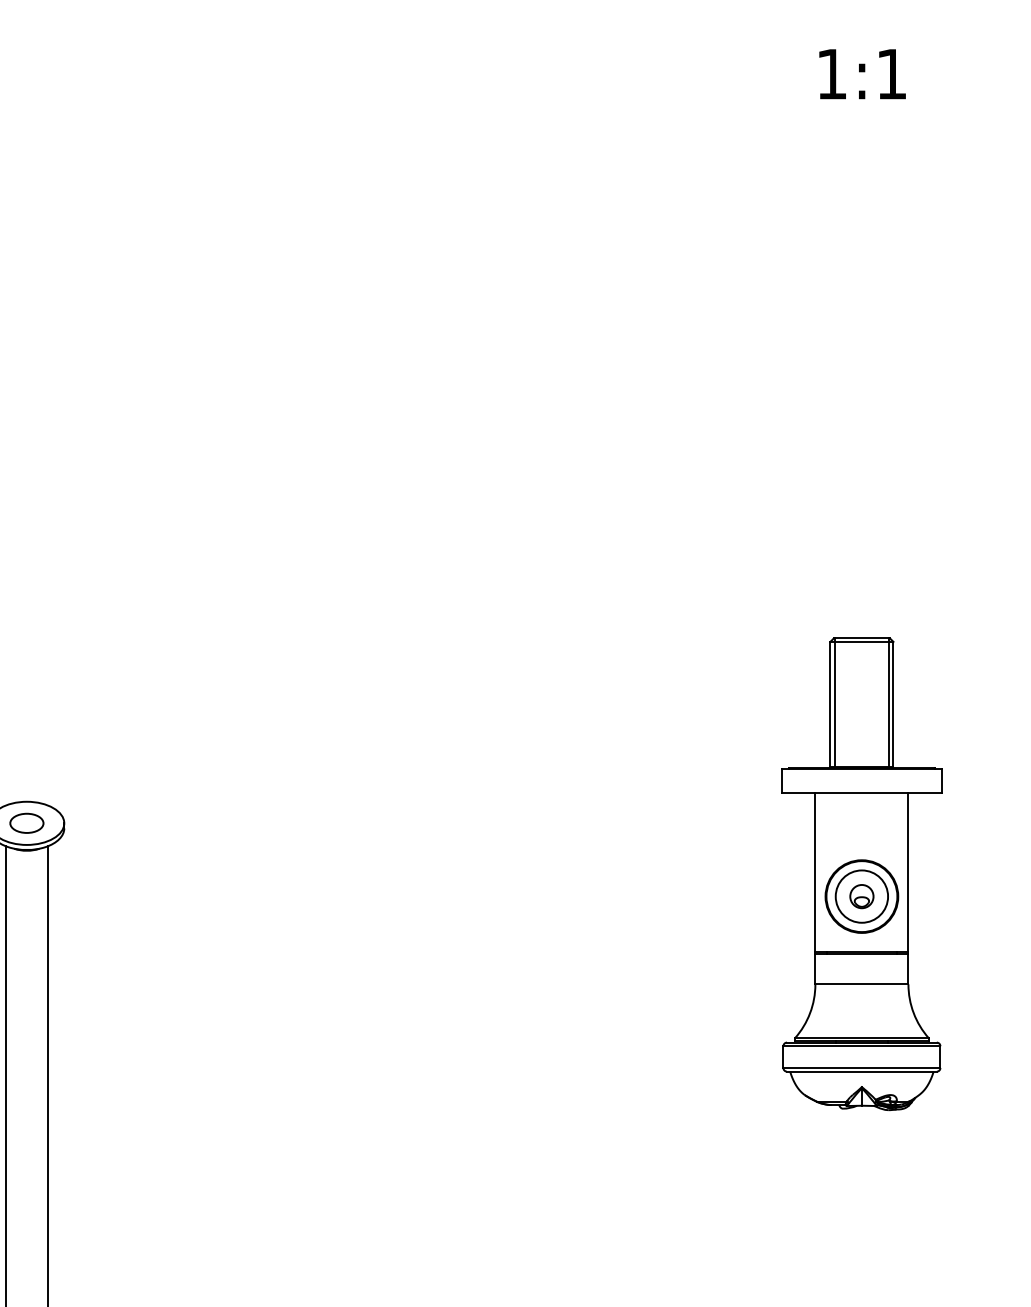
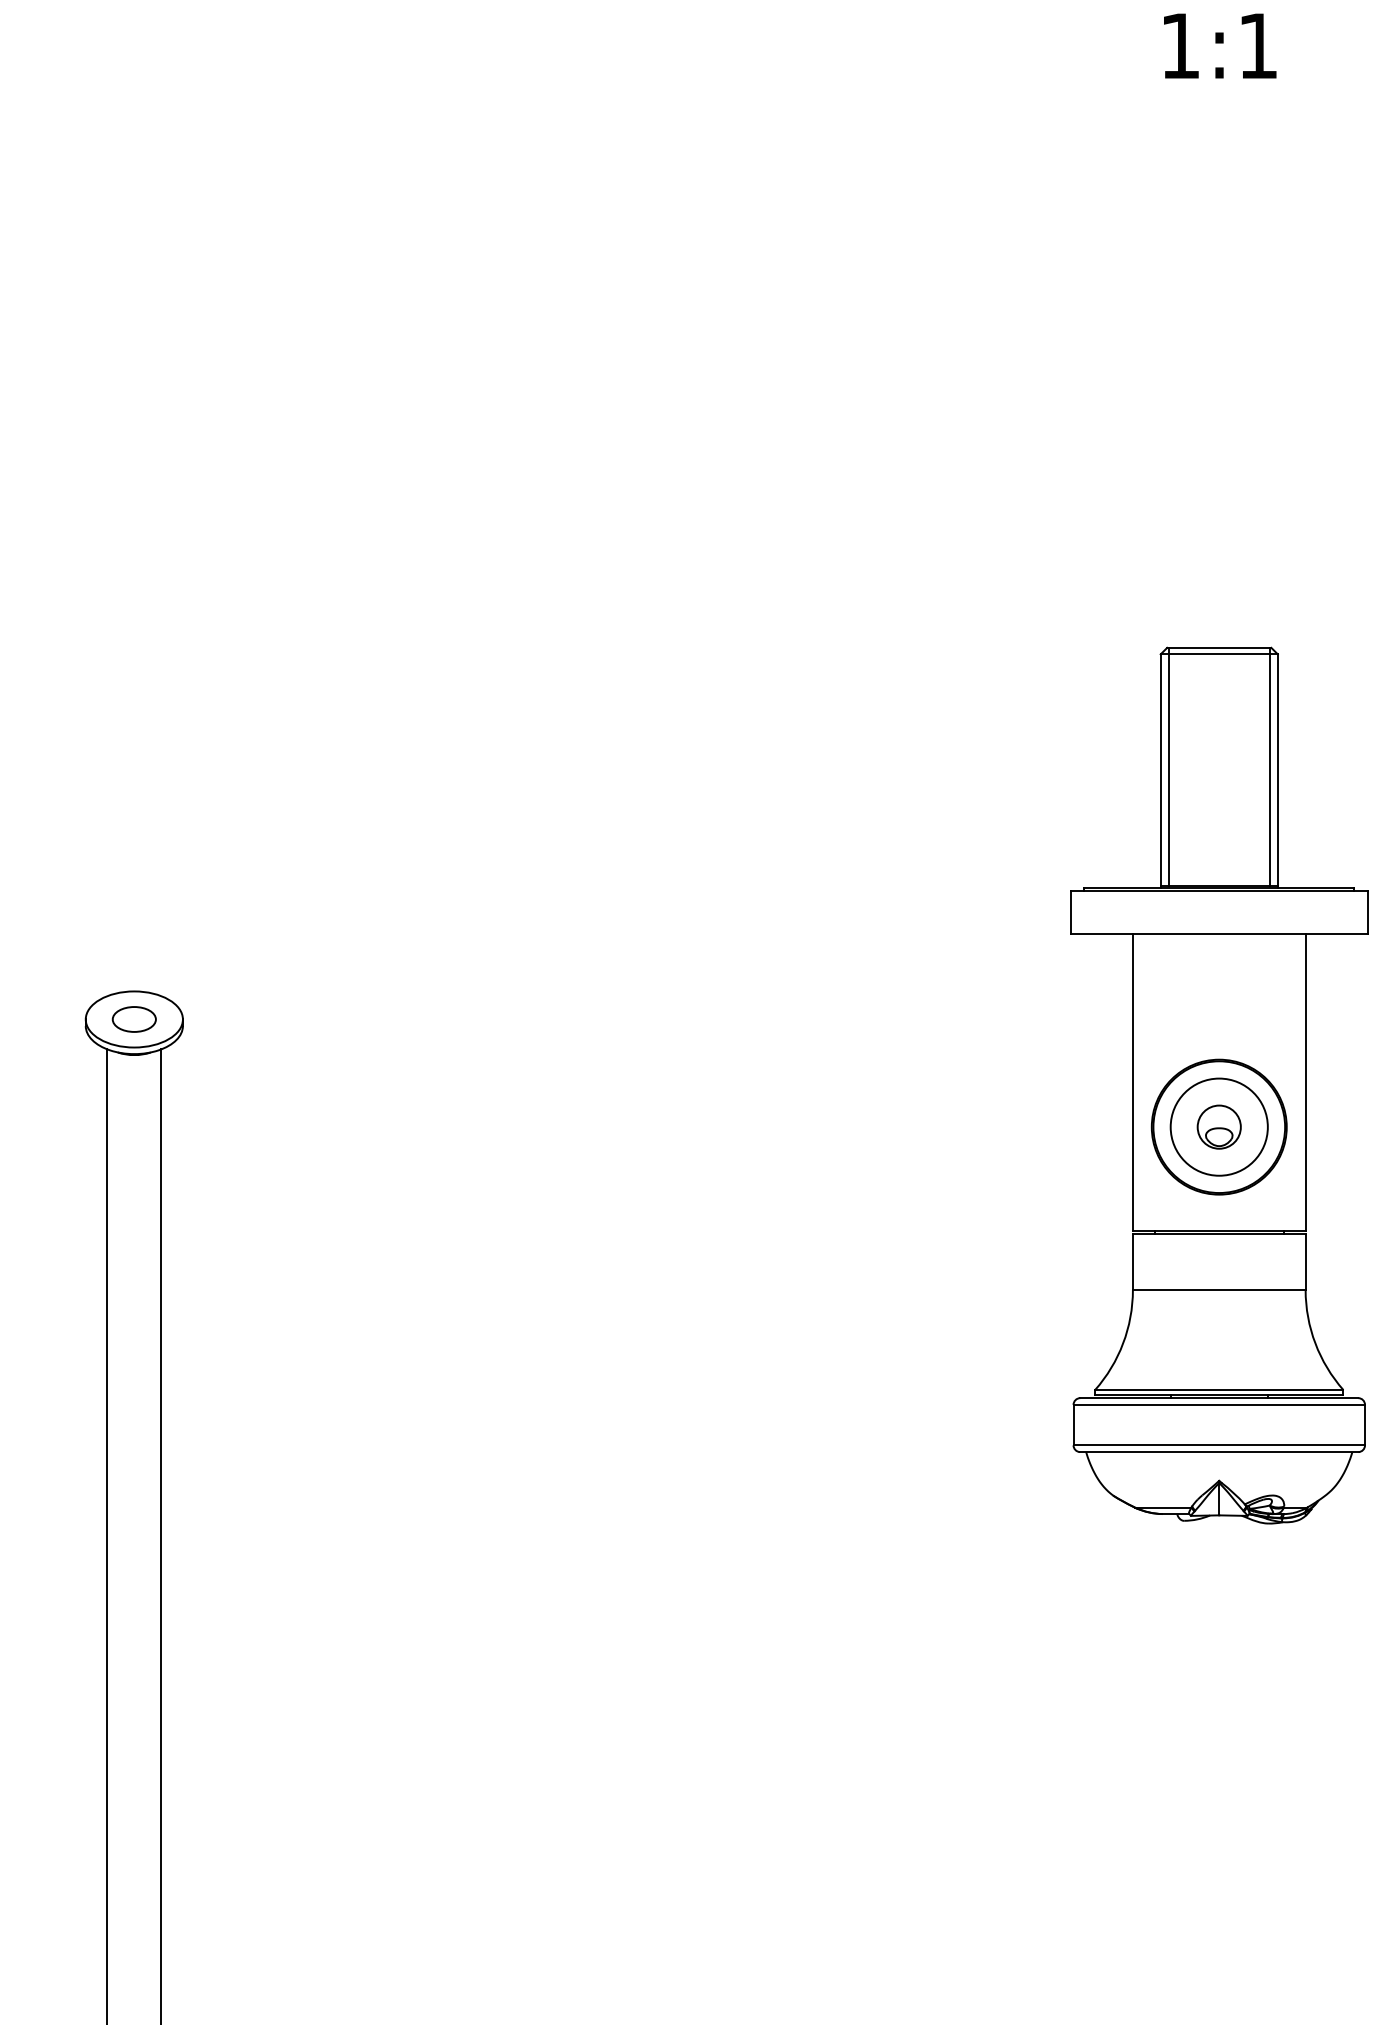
part: (862, 874) -> (1219, 1085), size x1.43

